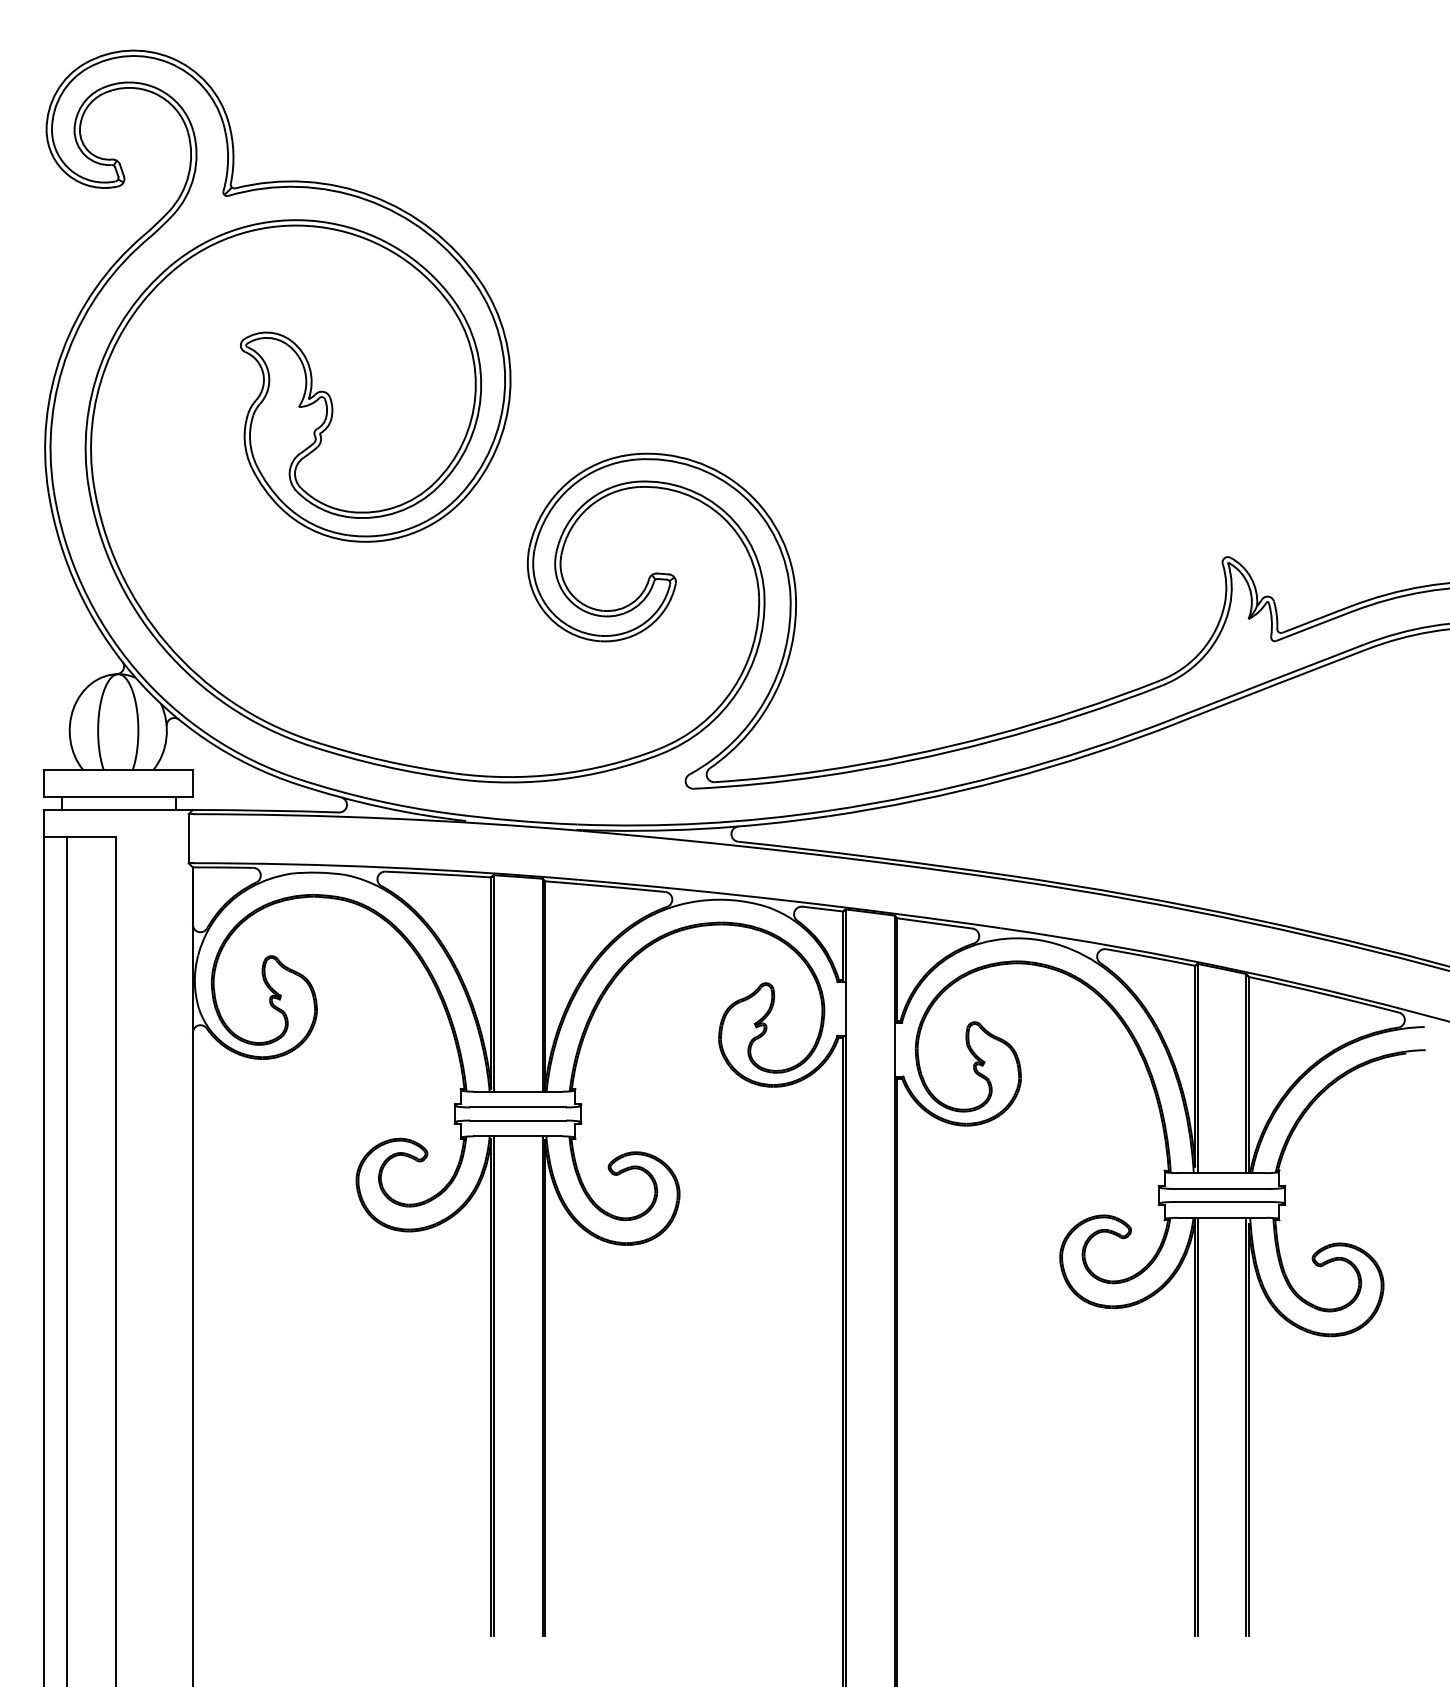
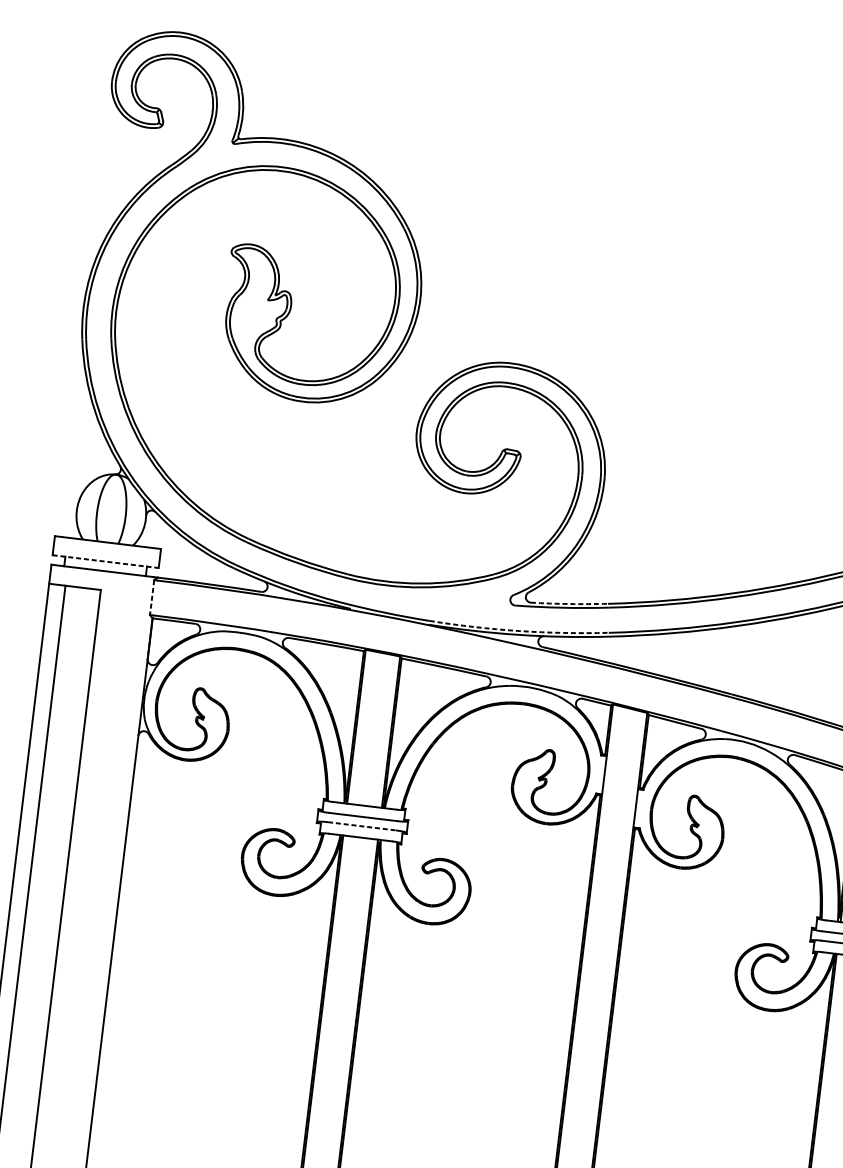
arc: (768, 777) -> (569, 603), solid -> dashed
line: (118, 796) -> (105, 561), solid -> dashed
arc: (702, 823) -> (518, 631), solid -> dashed
line: (188, 838) -> (152, 597), solid -> dashed
line: (518, 1120) -> (362, 826), solid -> dashed

